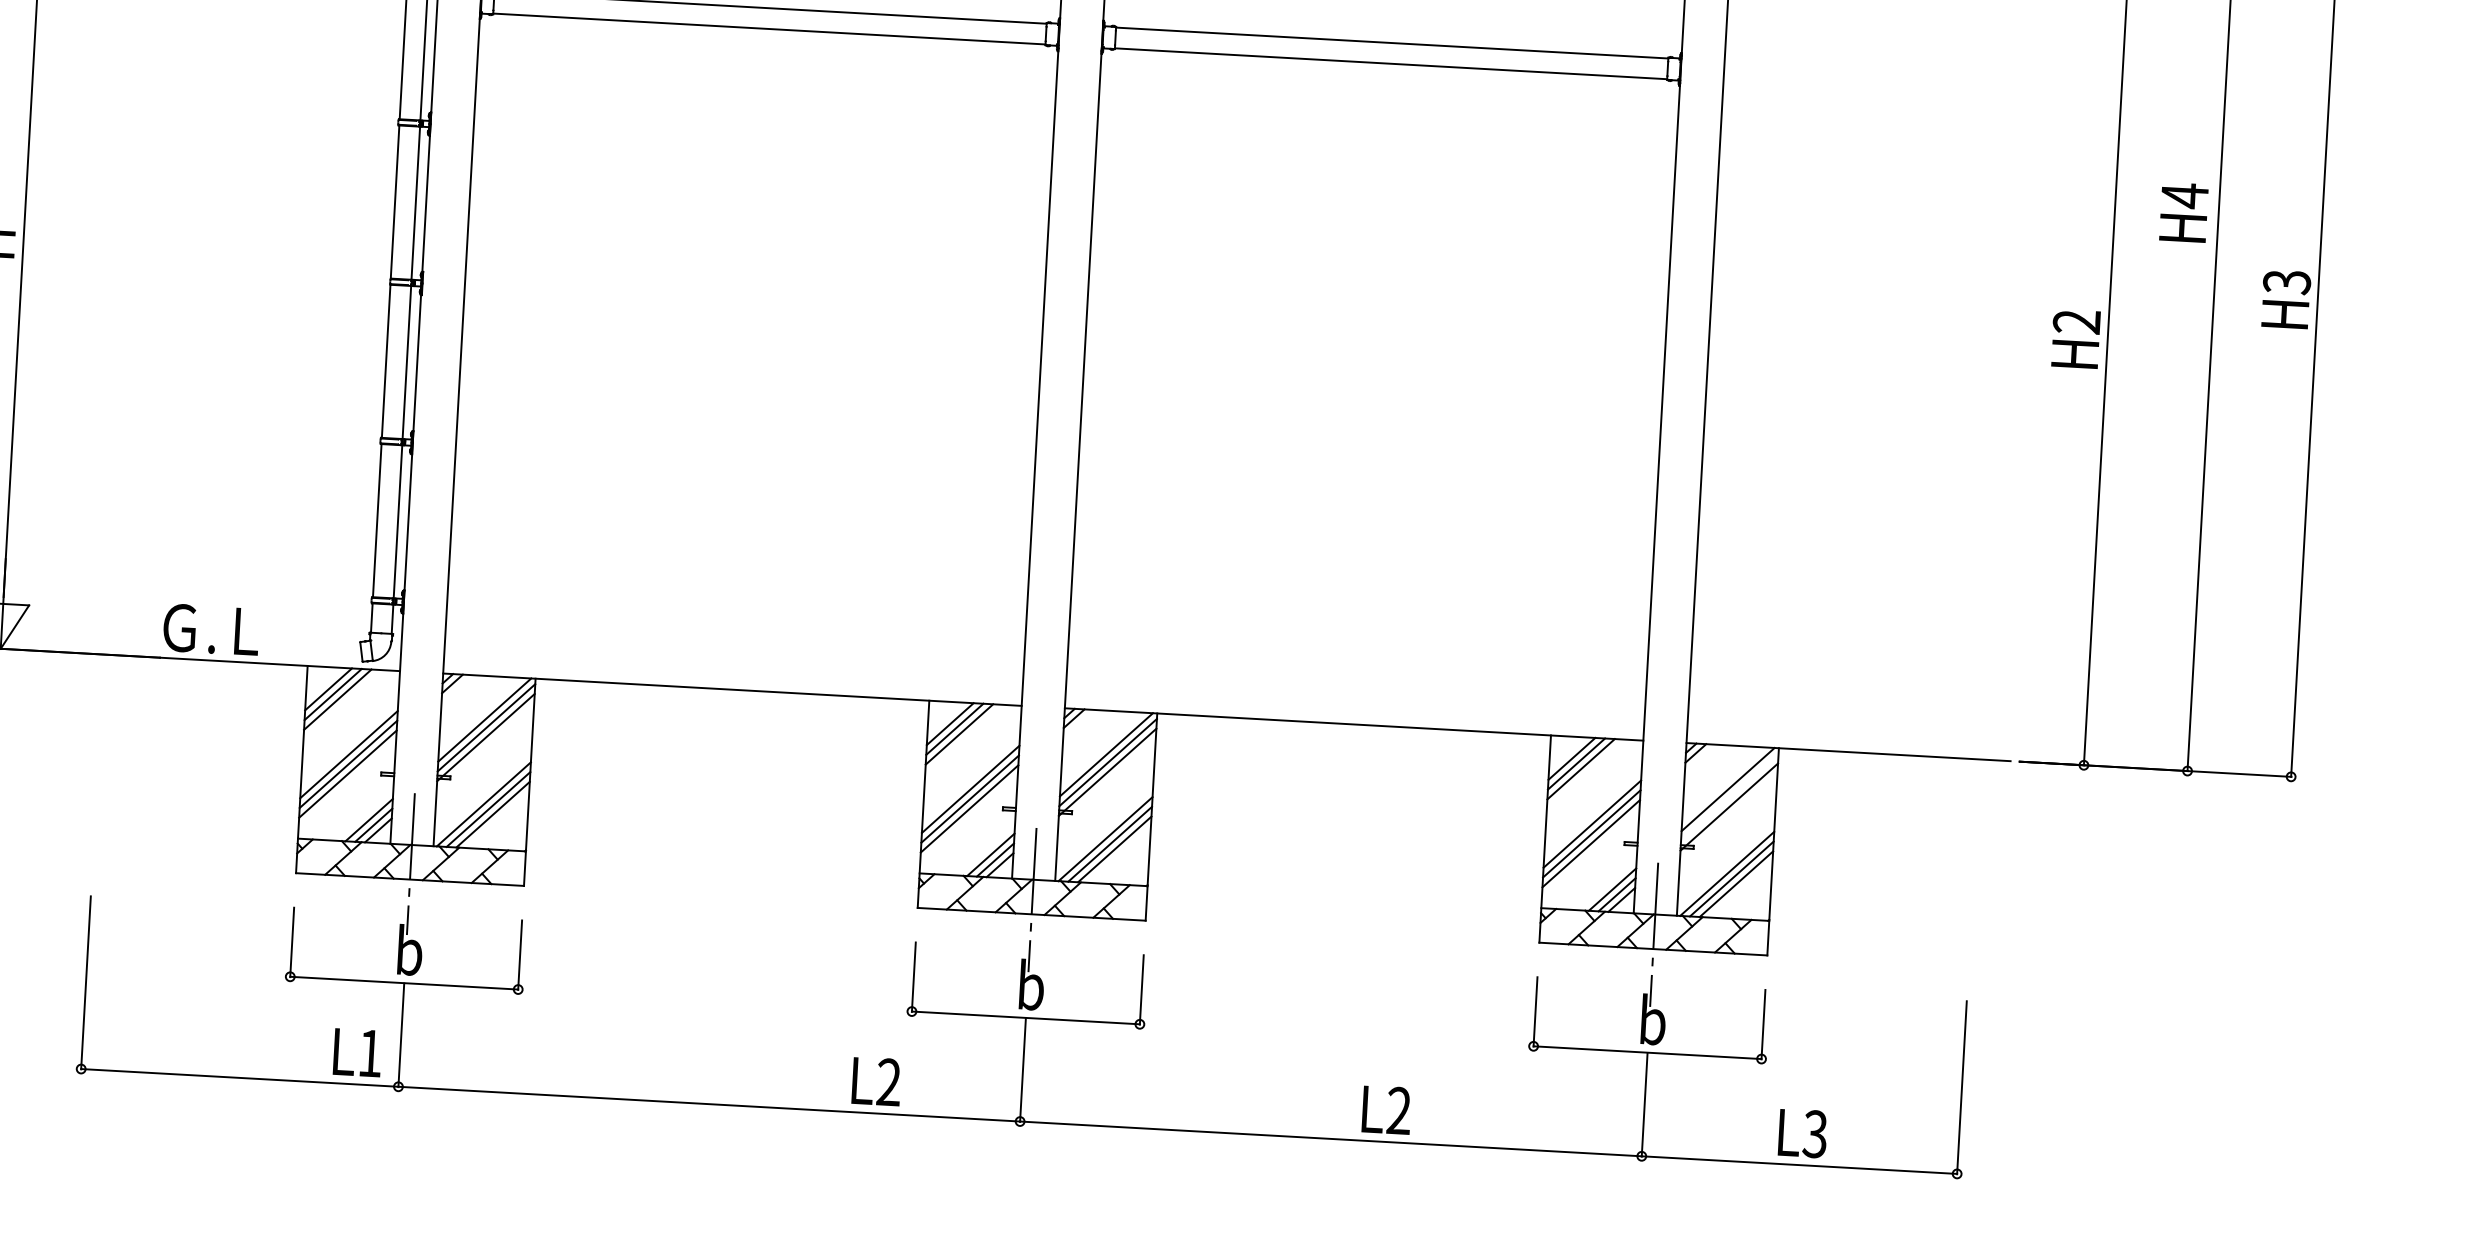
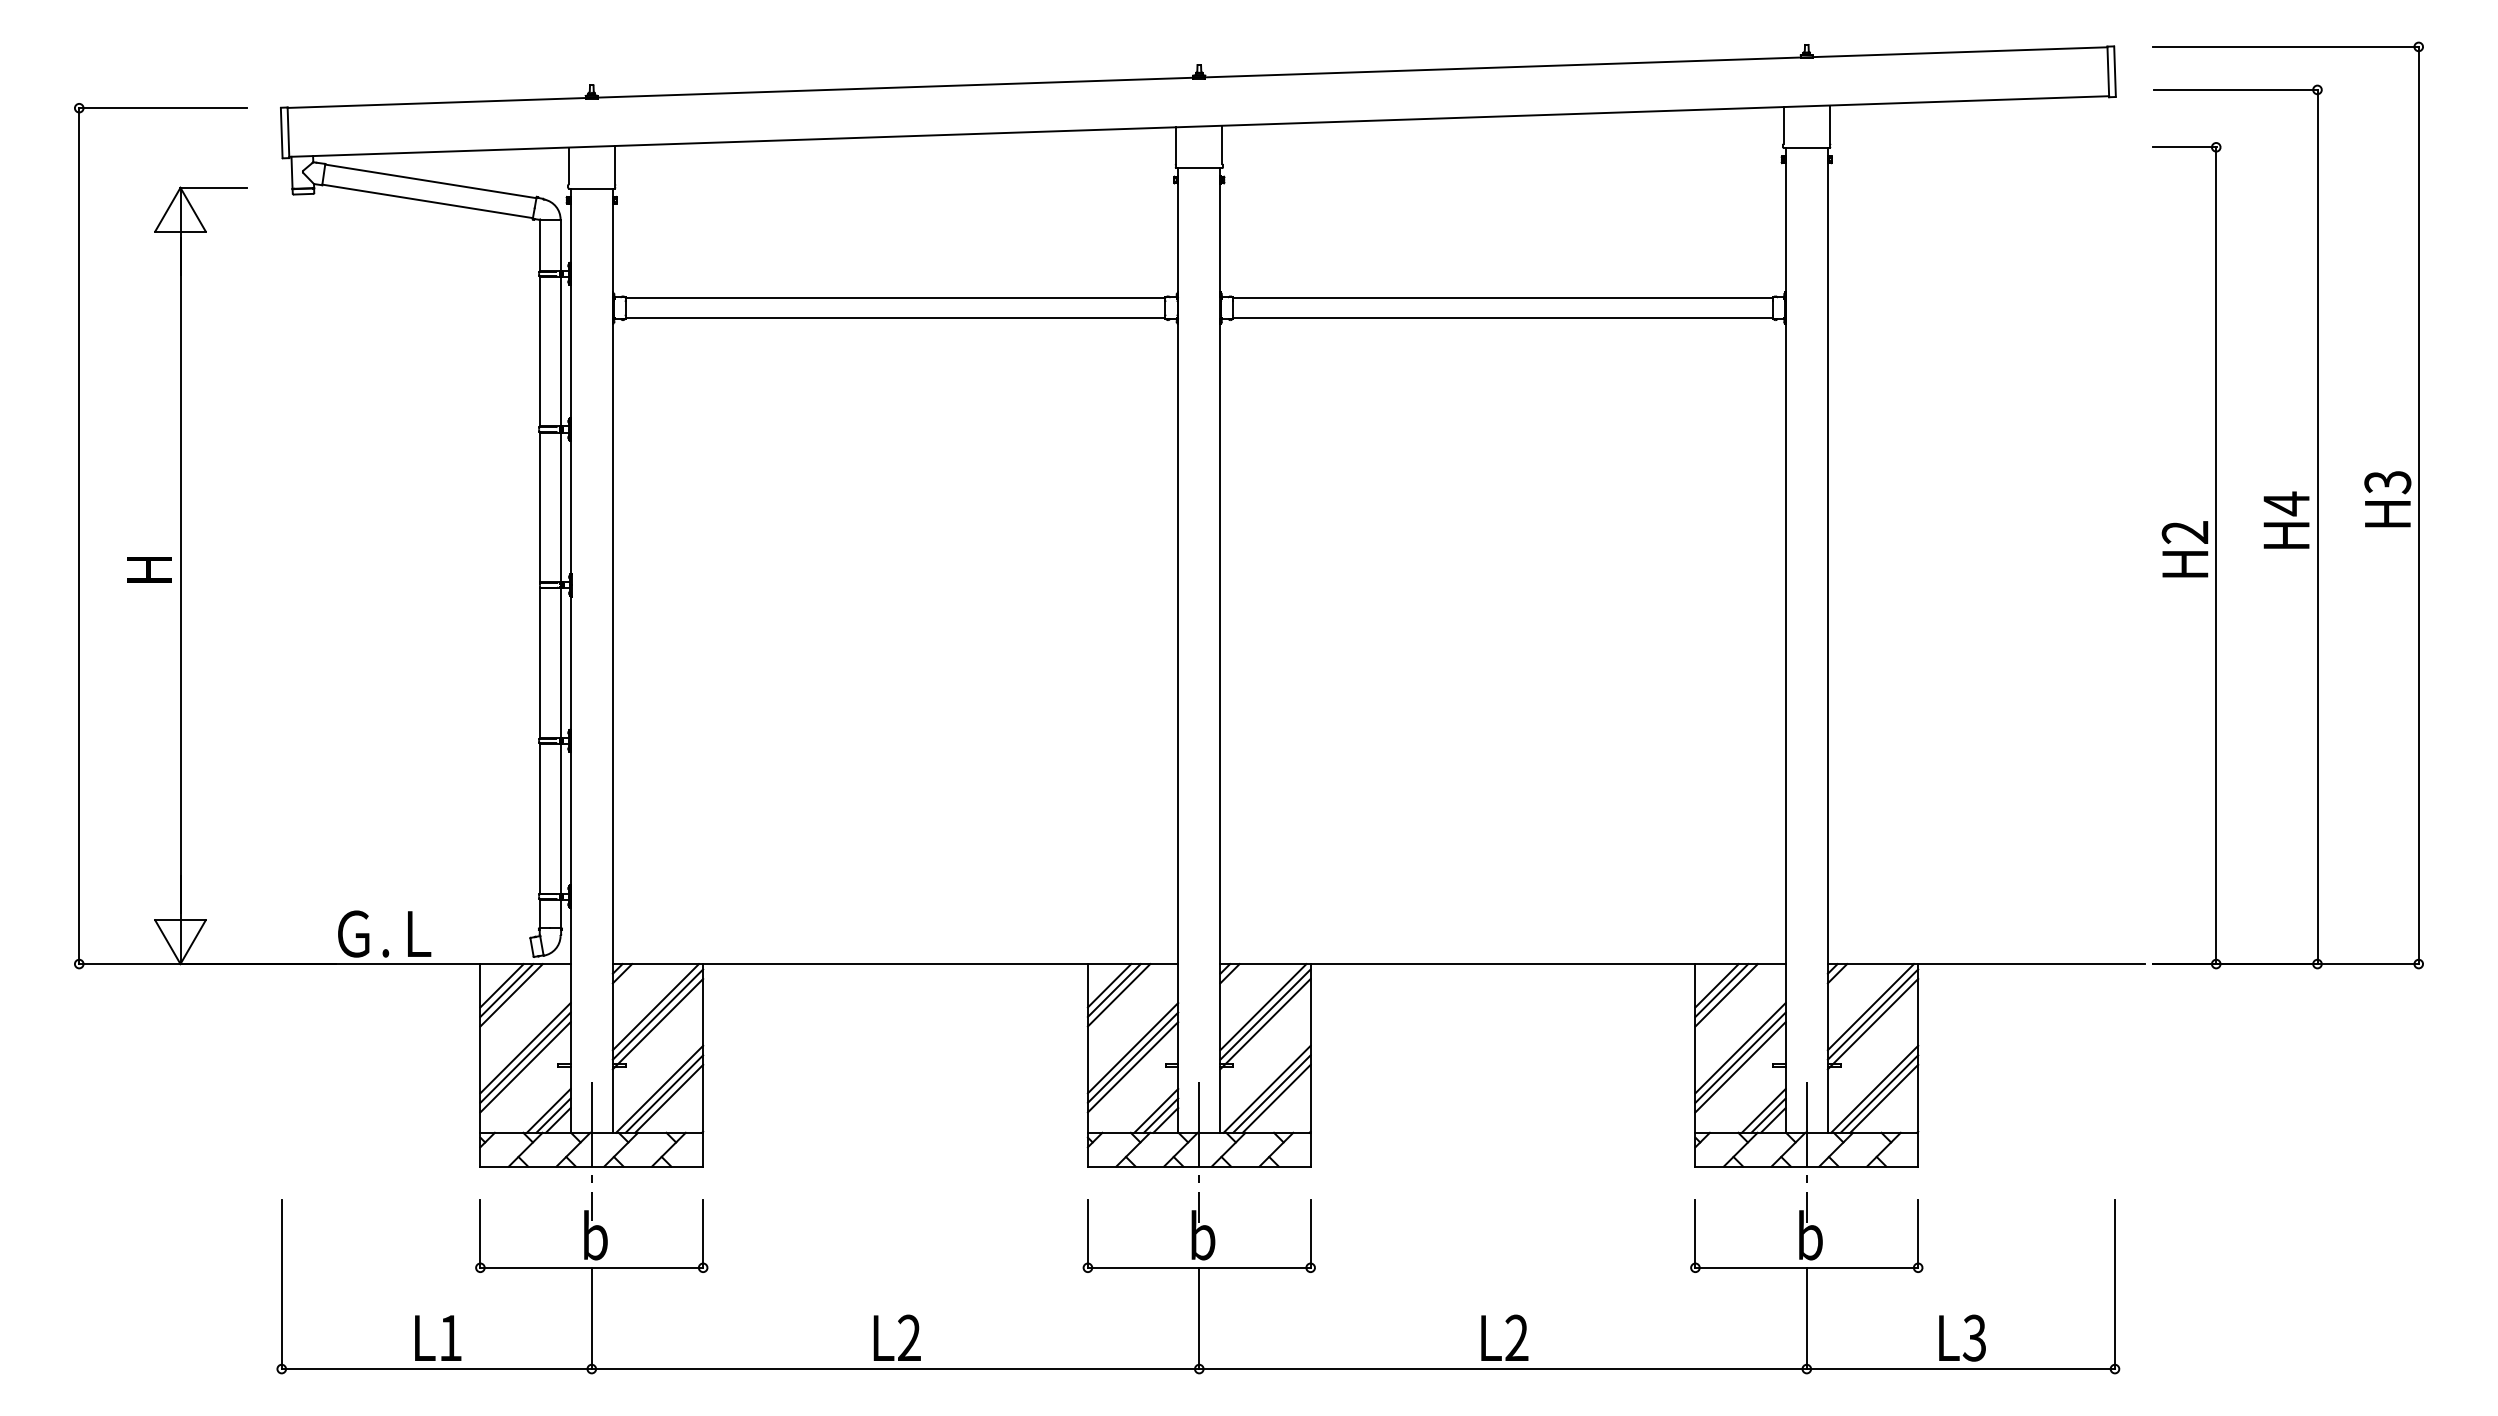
text: (2183, 211) -> (2286, 519), moved
line: (1729, 797) -> (1872, 1014), added
text: (358, 1052) -> (438, 1337), moved
text: (875, 1081) -> (896, 1337), moved
text: (1386, 1109) -> (1504, 1337), moved

